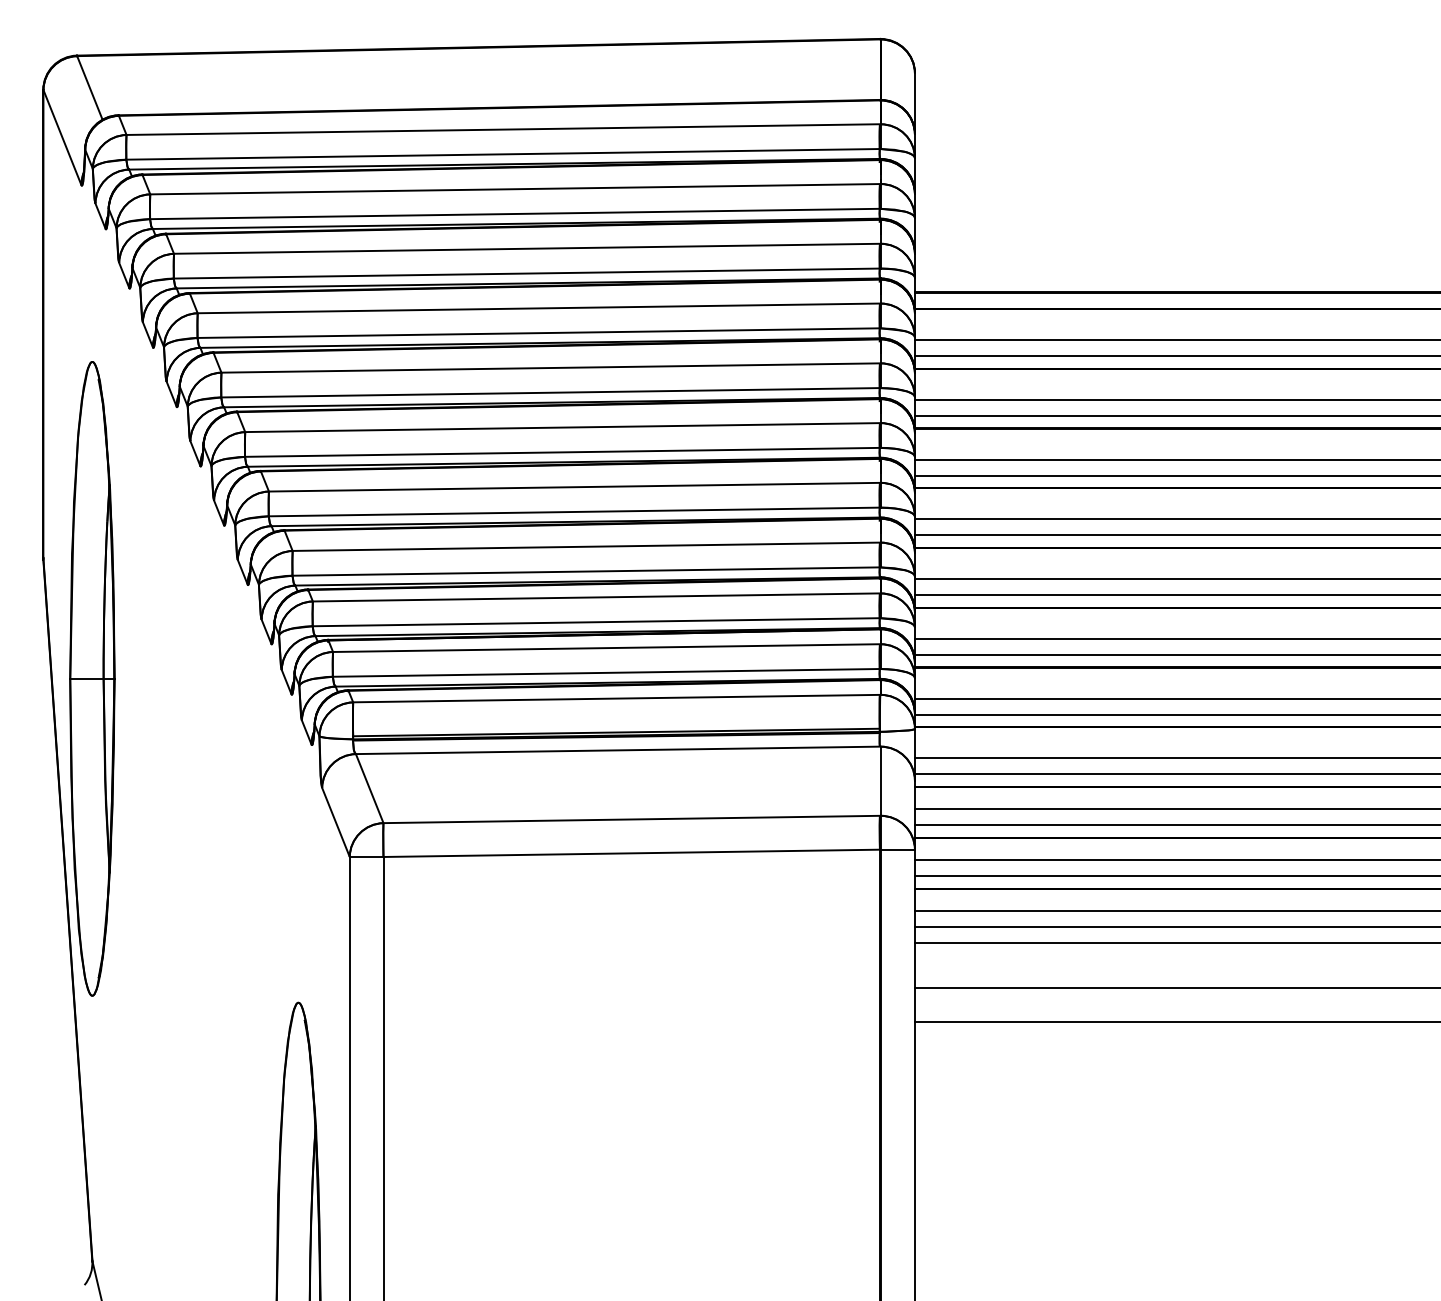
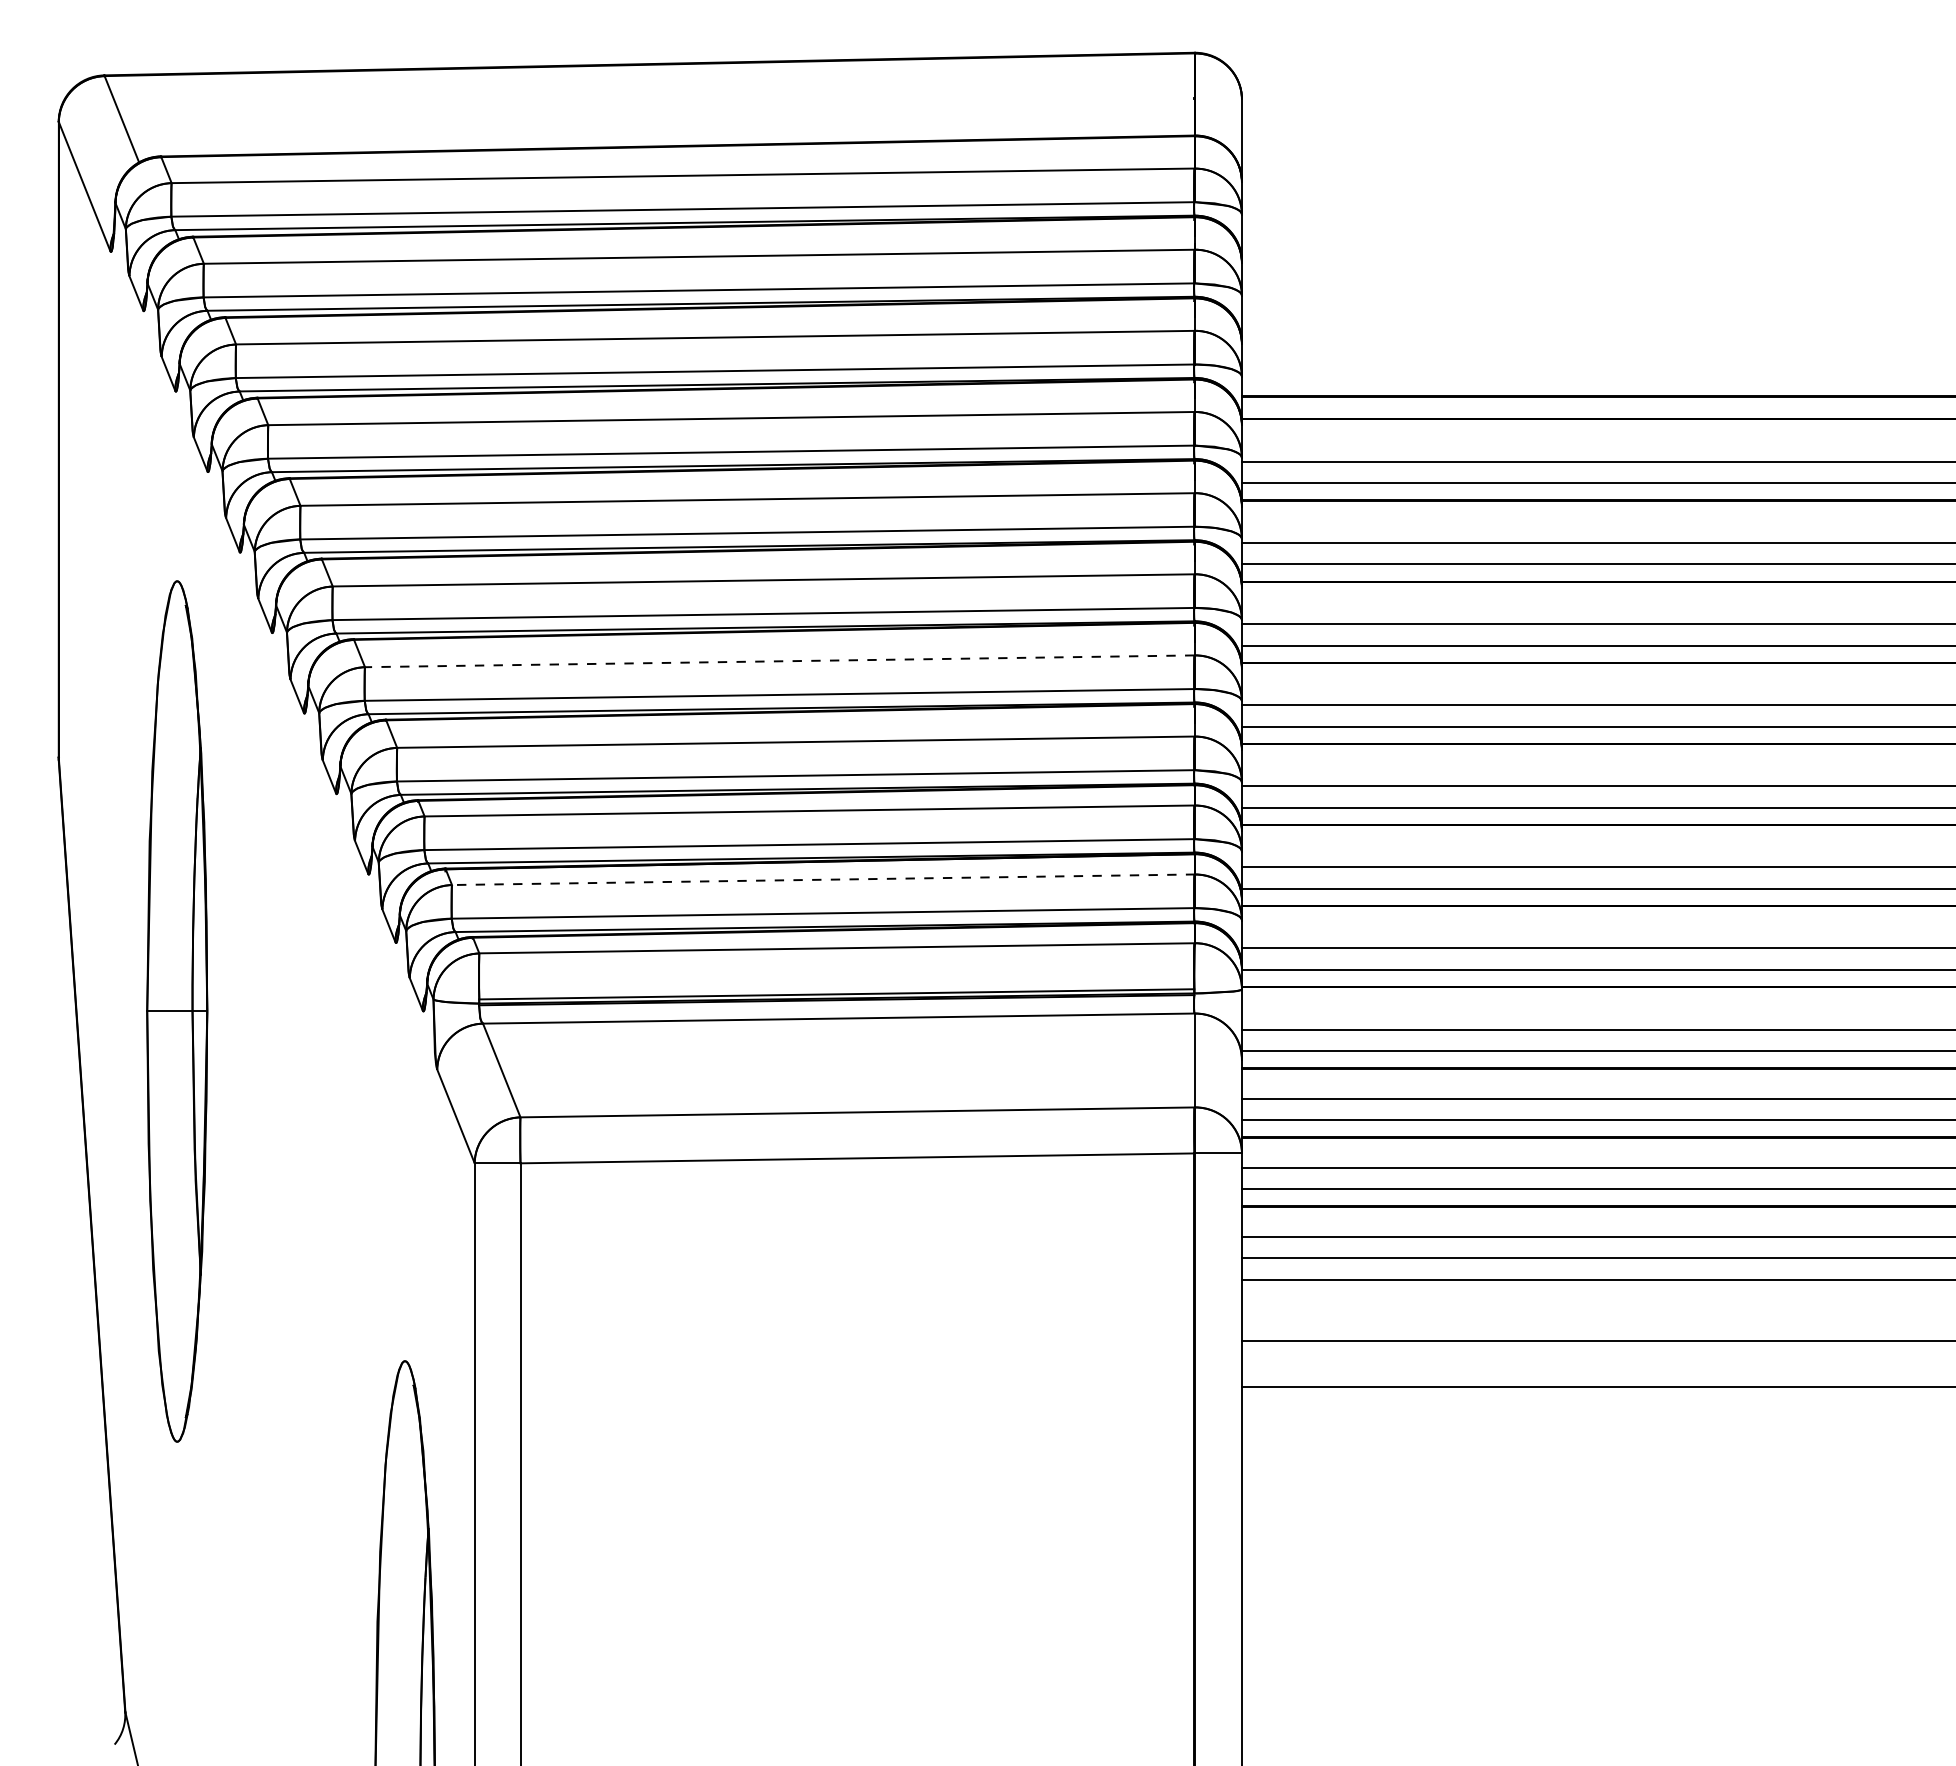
line: (574, 487) -> (779, 661), solid -> dashed
line: (606, 647) -> (823, 879), solid -> dashed
part: (92, 678) -> (177, 1011), moved

